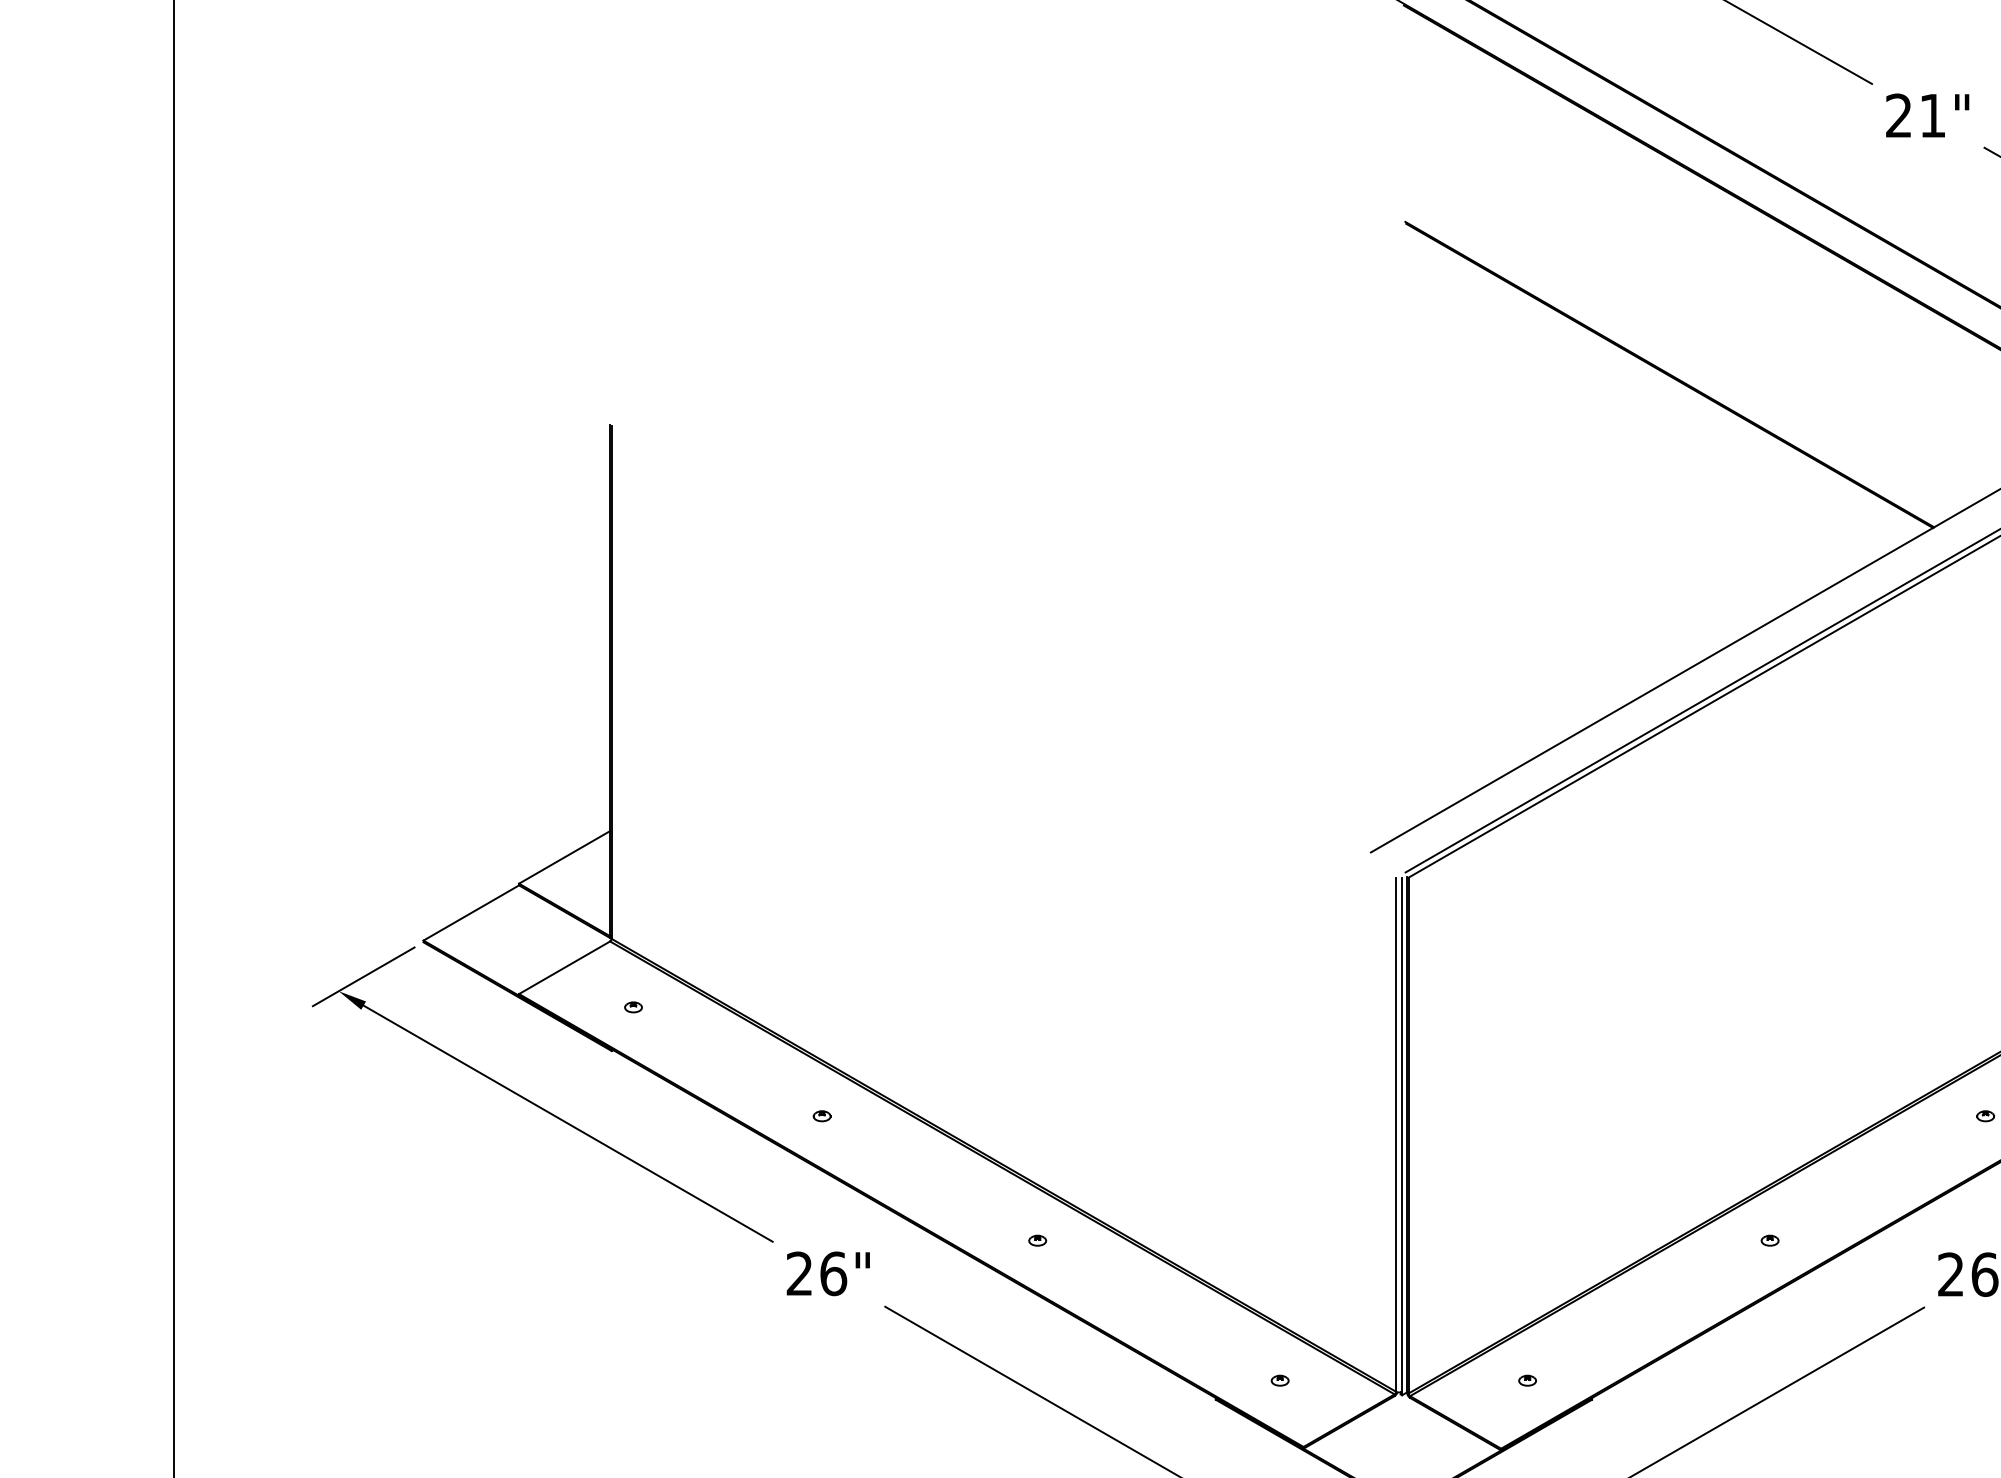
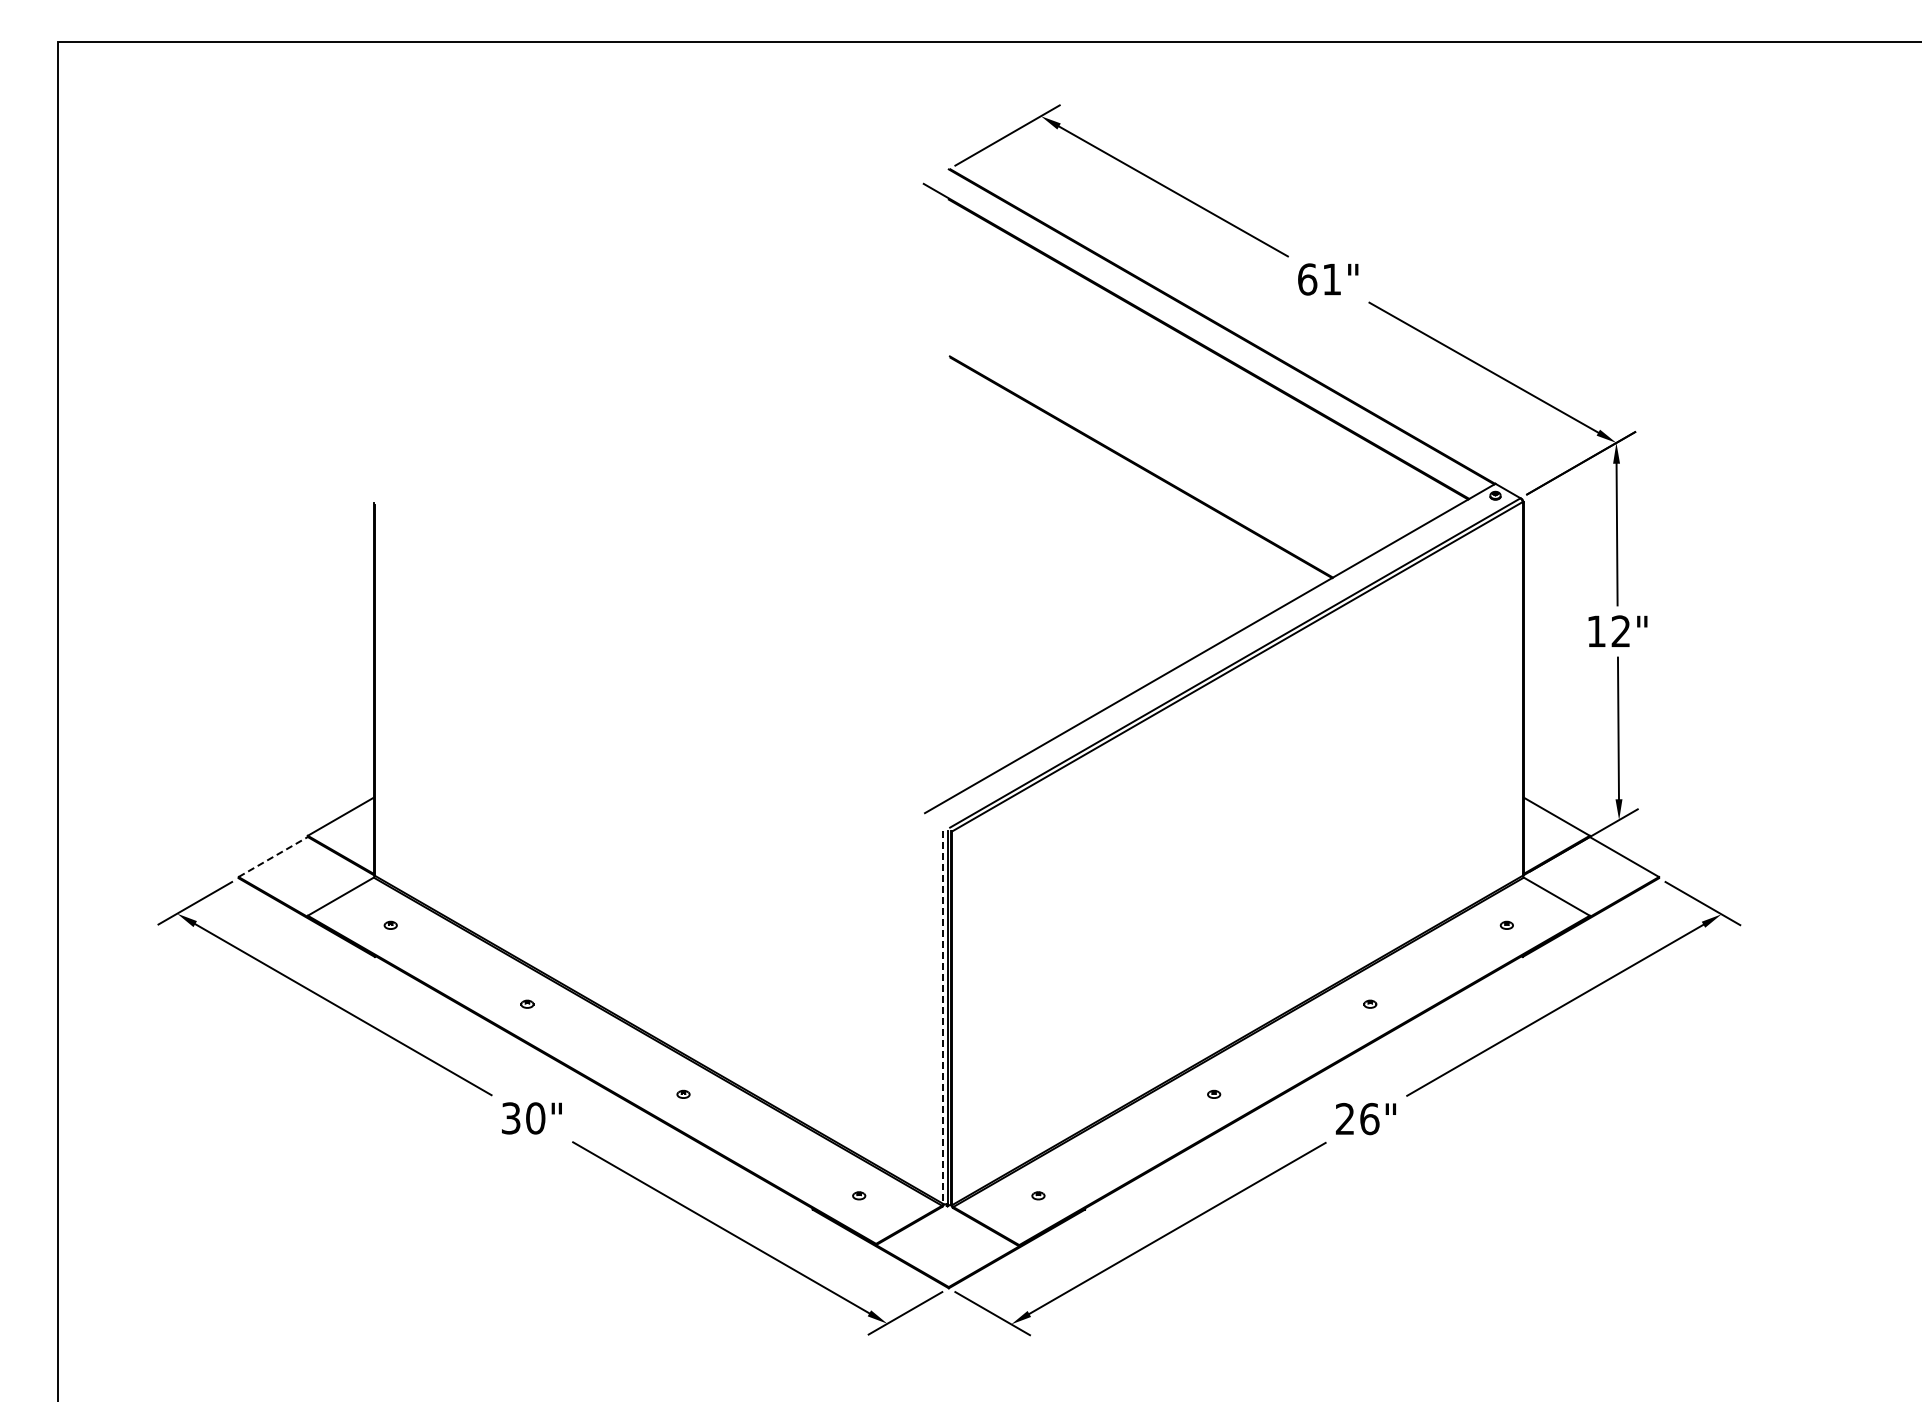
text: (1899, 115) -> (1307, 279), 21" -> 61"
line: (471, 913) -> (273, 857), solid -> dashed
line: (1396, 1135) -> (943, 1018), solid -> dashed
text: (816, 1273) -> (523, 1118), 26" -> 30"

